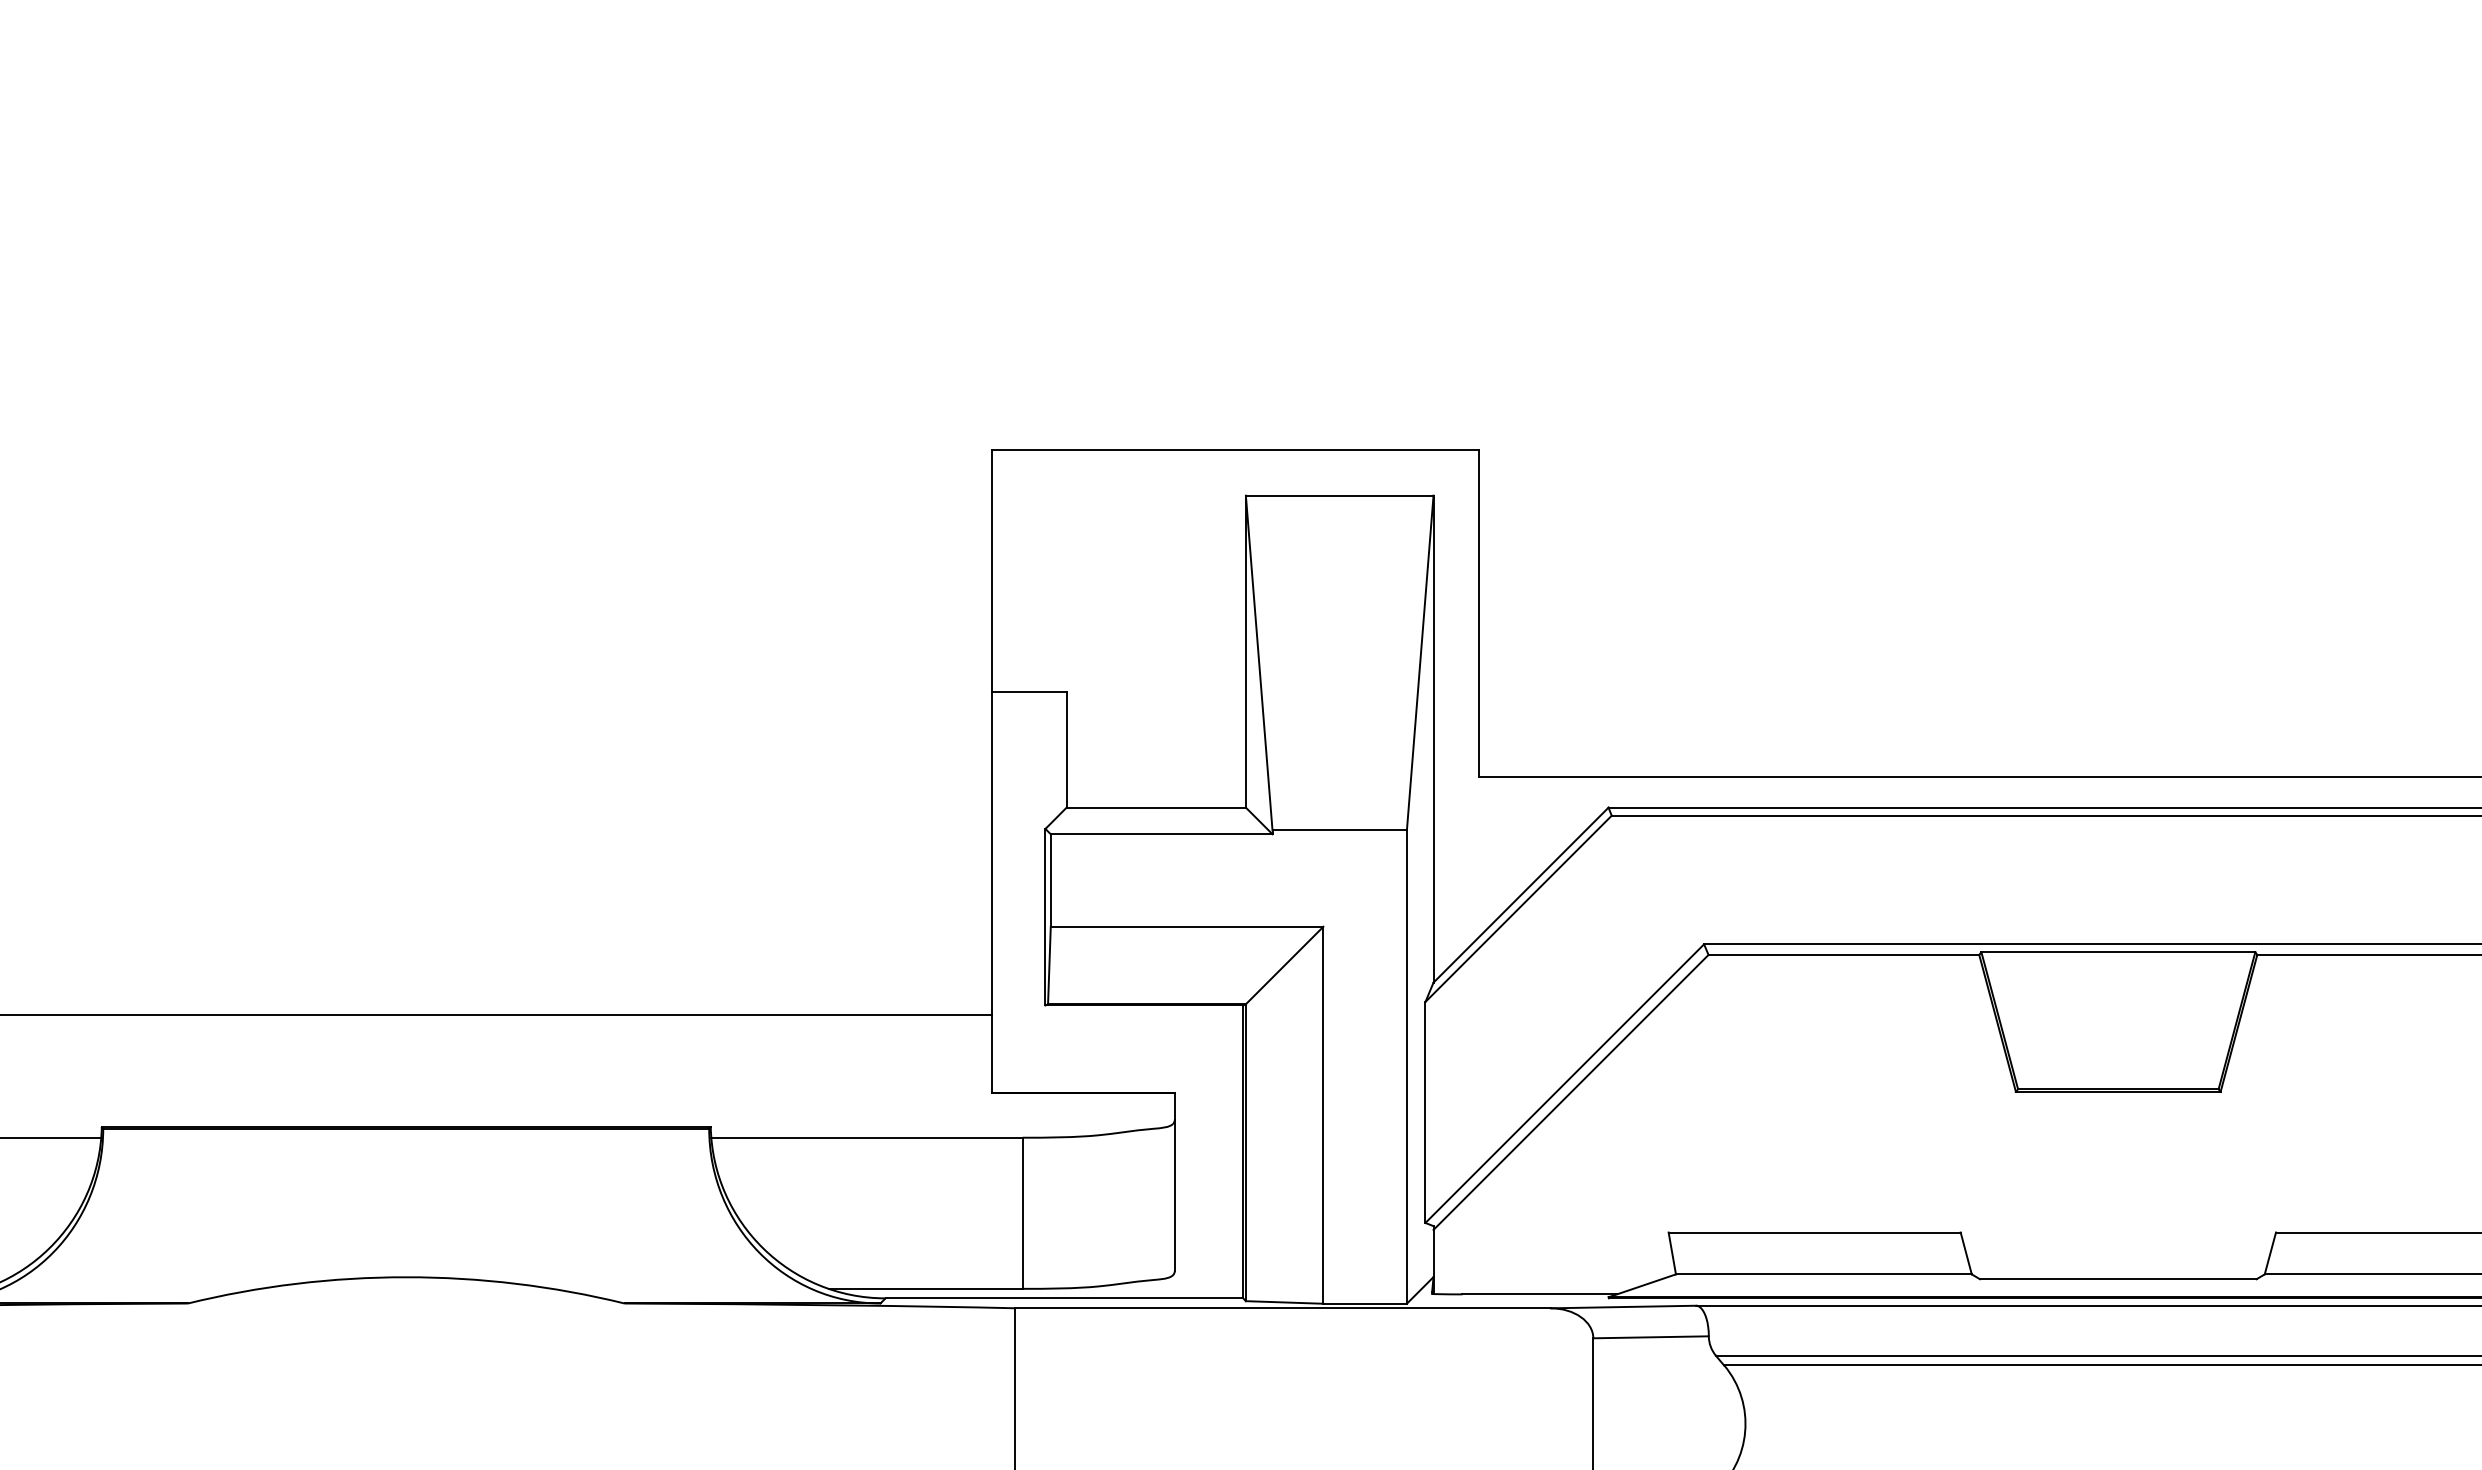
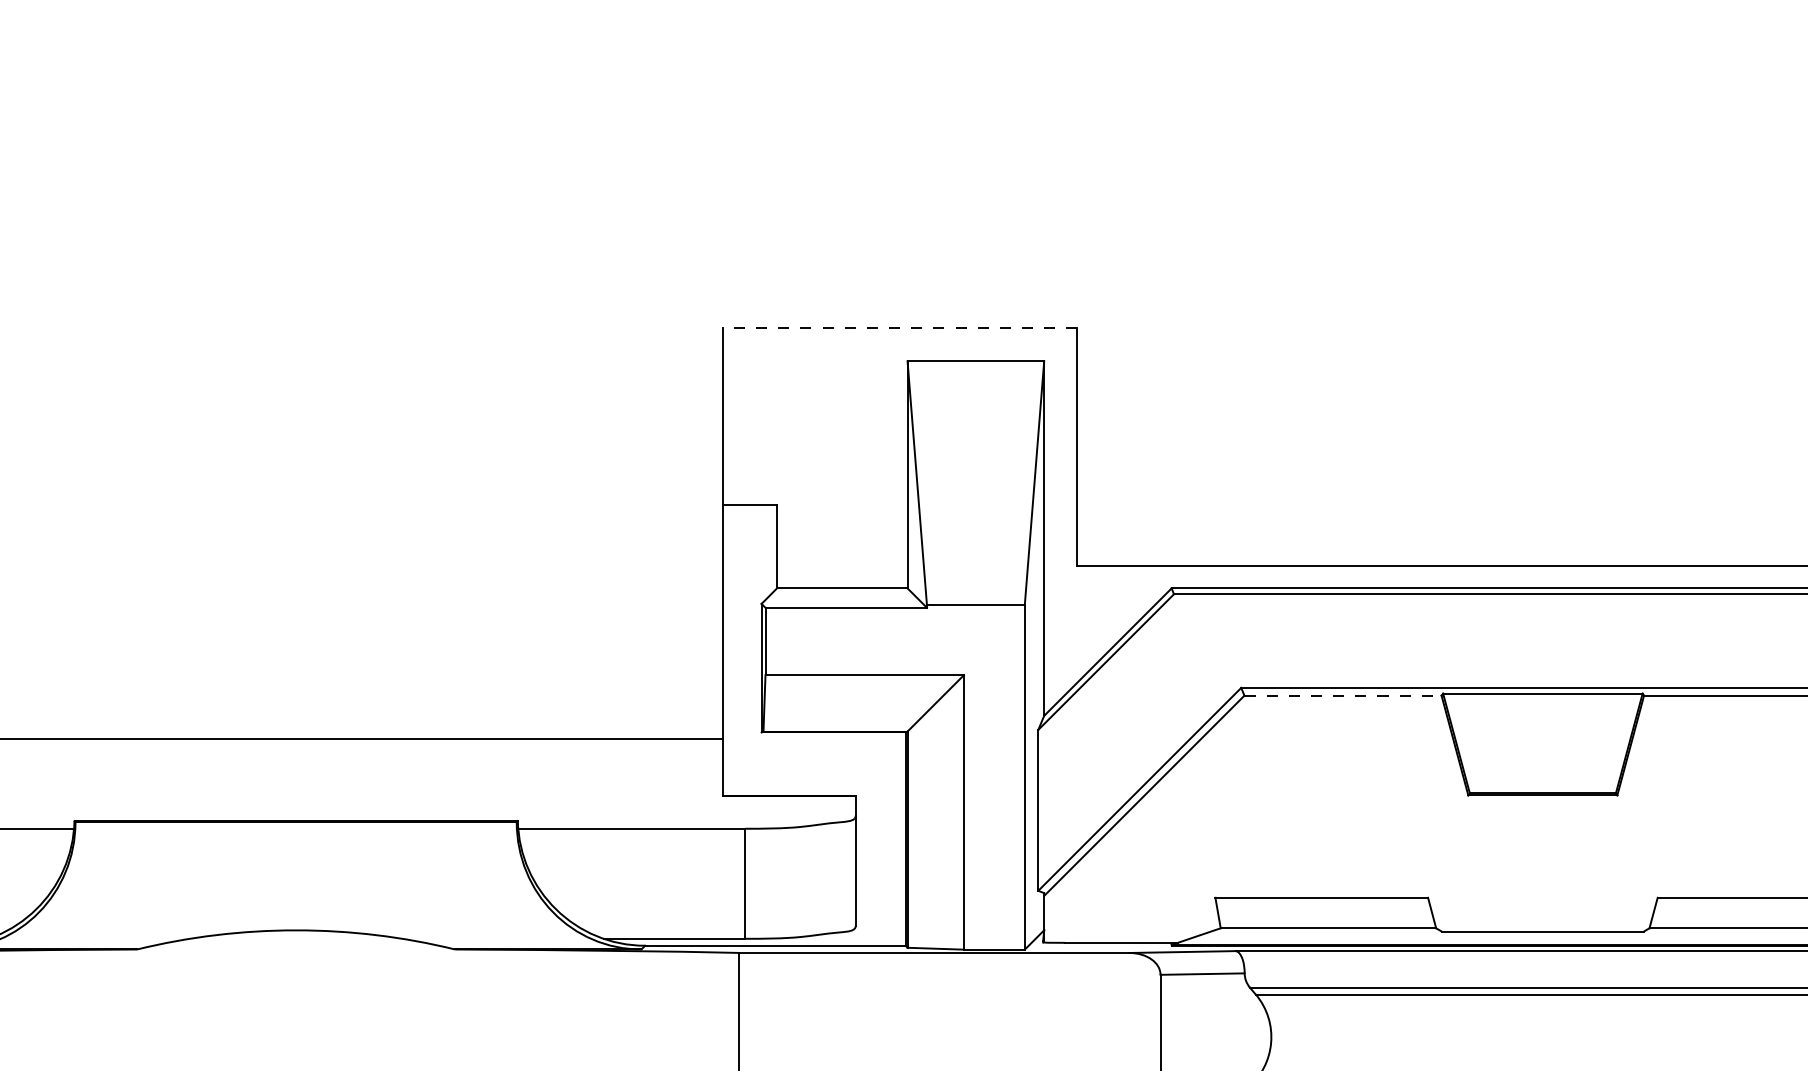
line: (1235, 450) -> (899, 328), solid -> dashed
line: (1844, 954) -> (1343, 695), solid -> dashed

